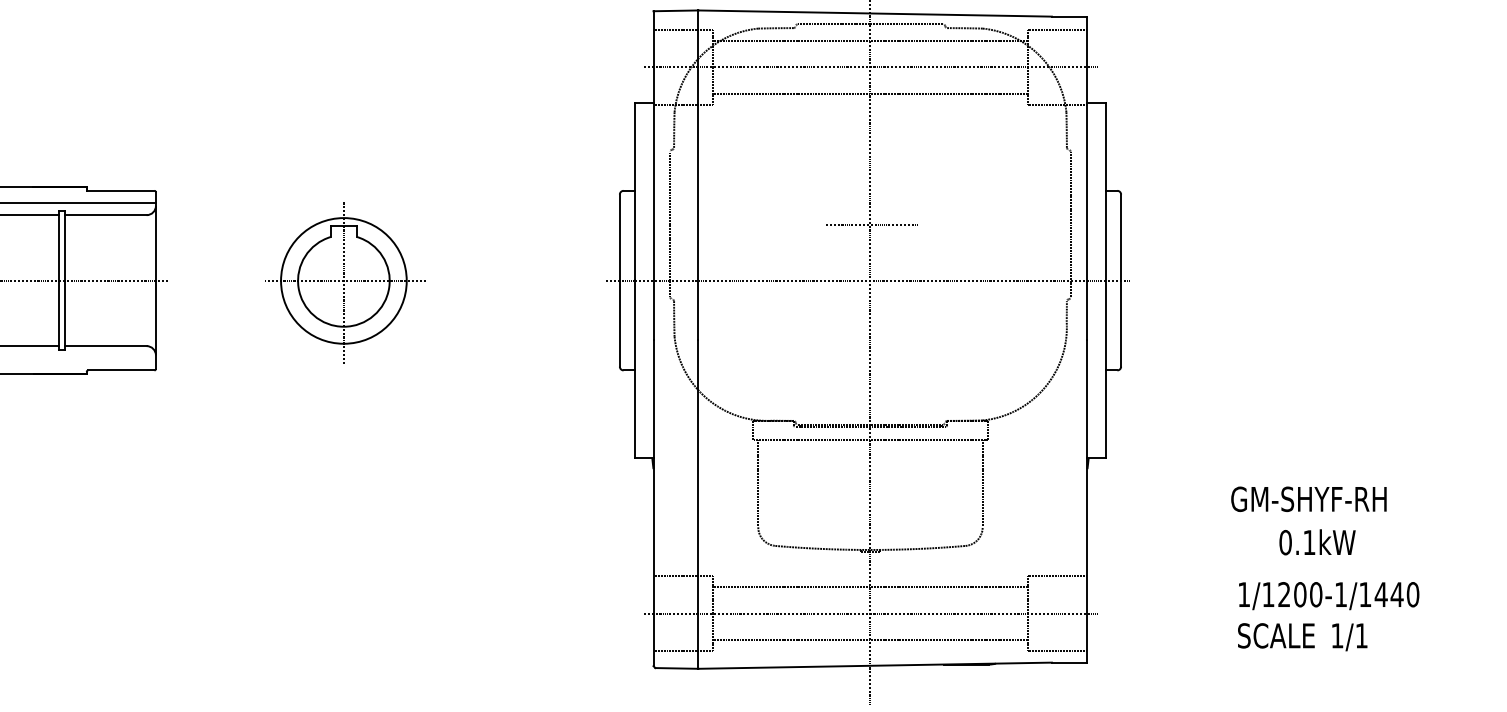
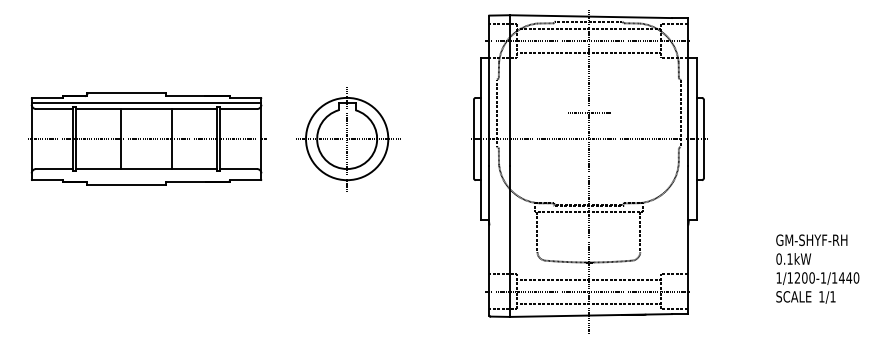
part: (345, 281) -> (348, 139), size x1.43
text: (1308, 497) -> (811, 239), moved
text: (1327, 615) -> (817, 287), moved

